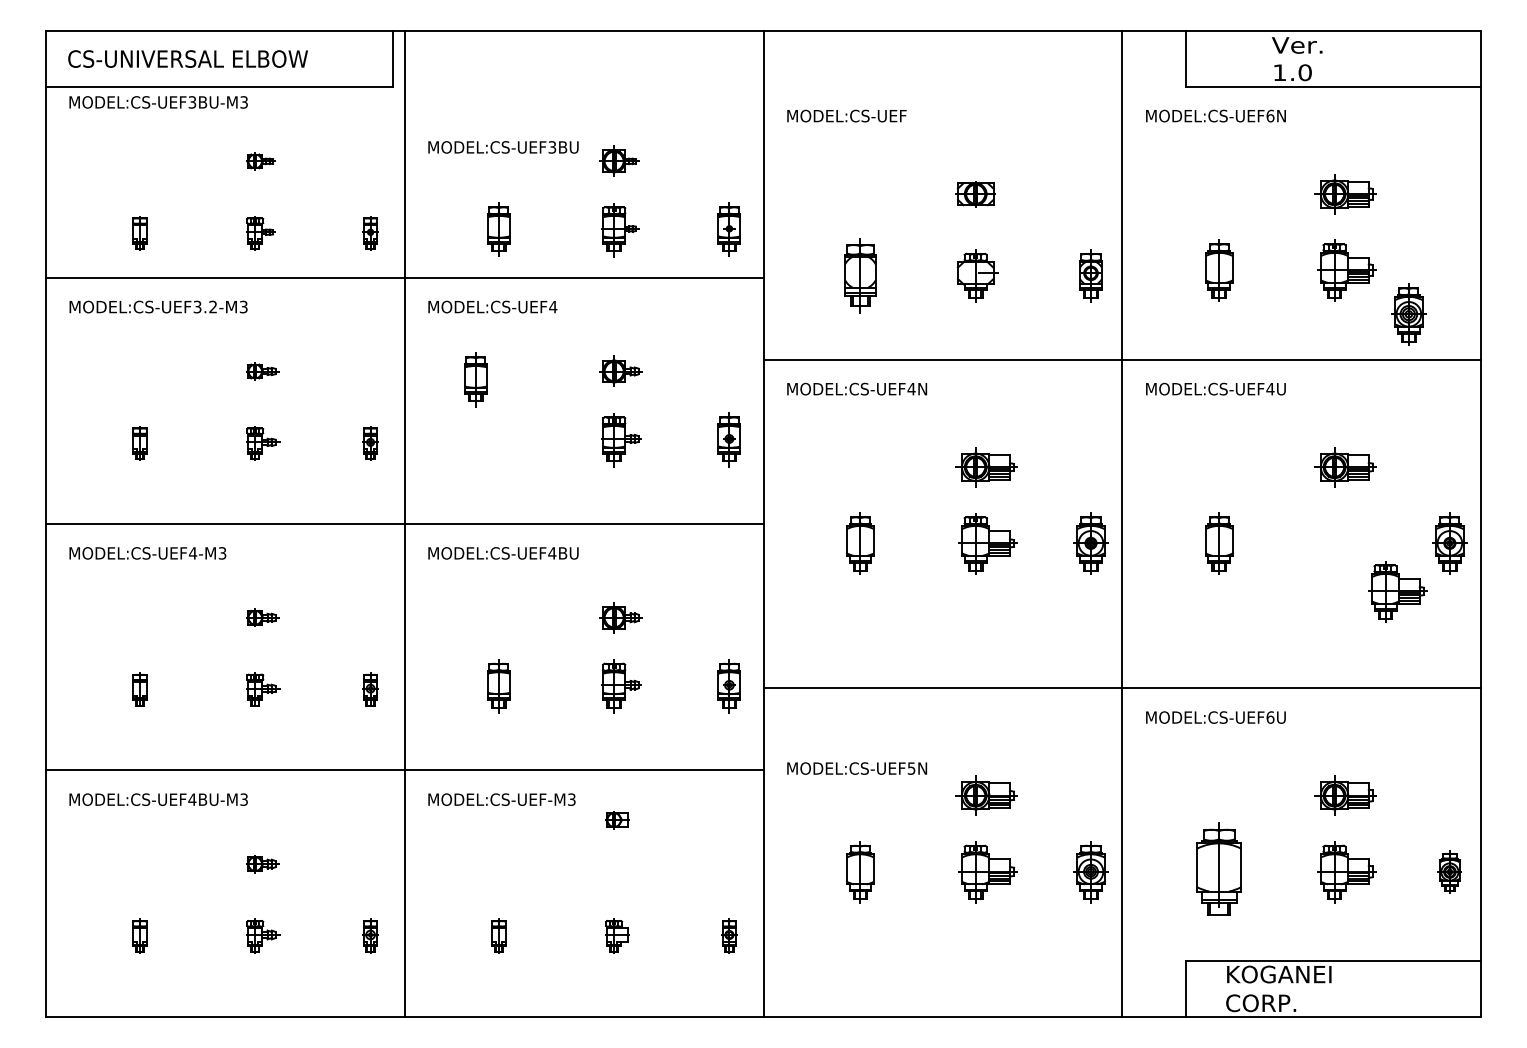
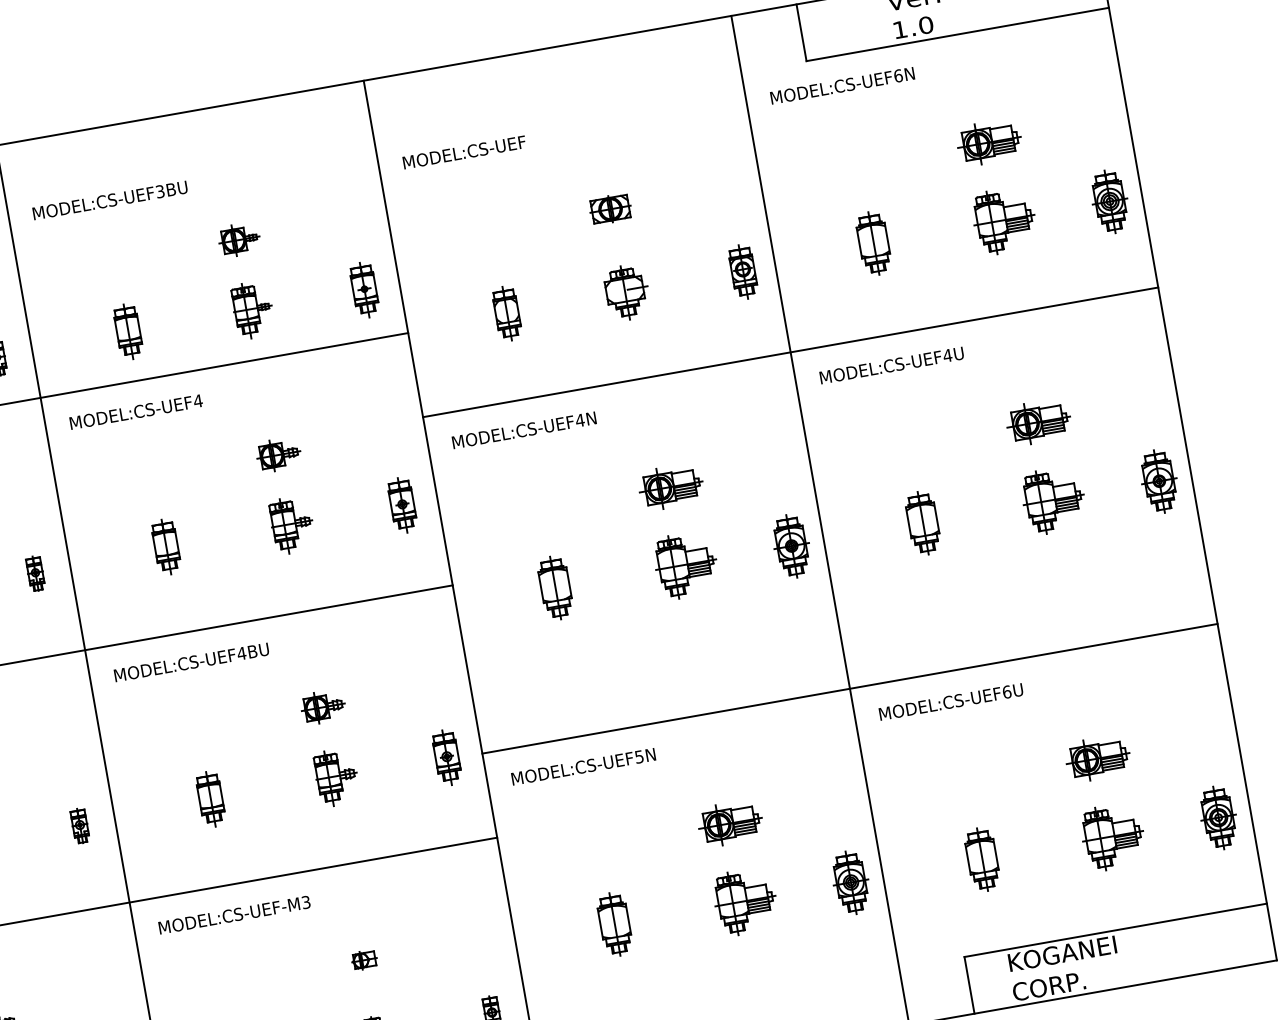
text: (503, 147) -> (110, 200), moved
part: (860, 275) -> (507, 313), size x0.71
part: (1408, 314) -> (1109, 201), moved
part: (475, 379) -> (165, 546), moved
part: (1397, 591) -> (1053, 500), moved
text: (857, 768) -> (583, 766), moved
part: (617, 820) -> (364, 960), moved
part: (1219, 872) -> (982, 860), size x0.62
part: (1449, 872) -> (1218, 818), size x1.43

